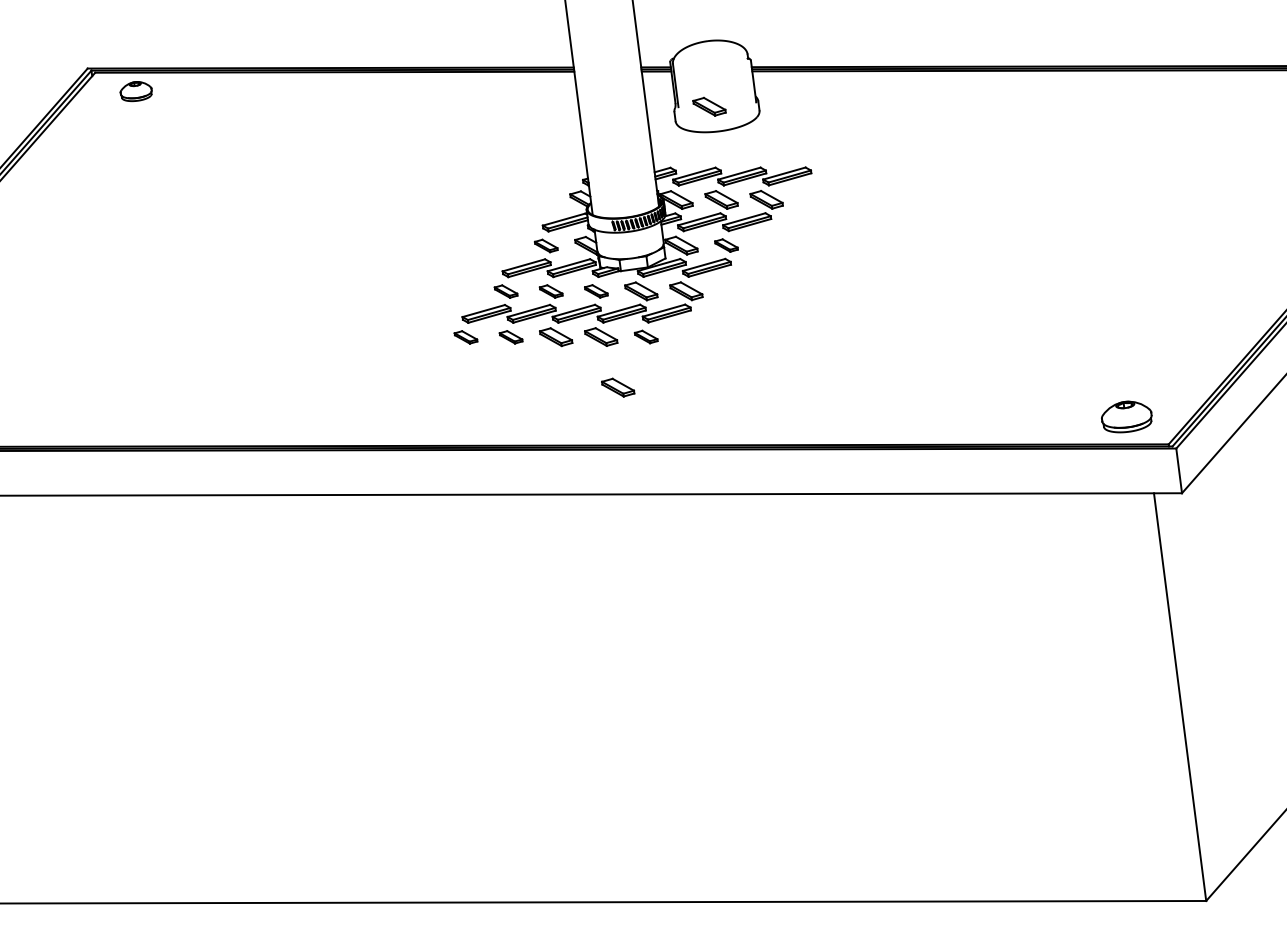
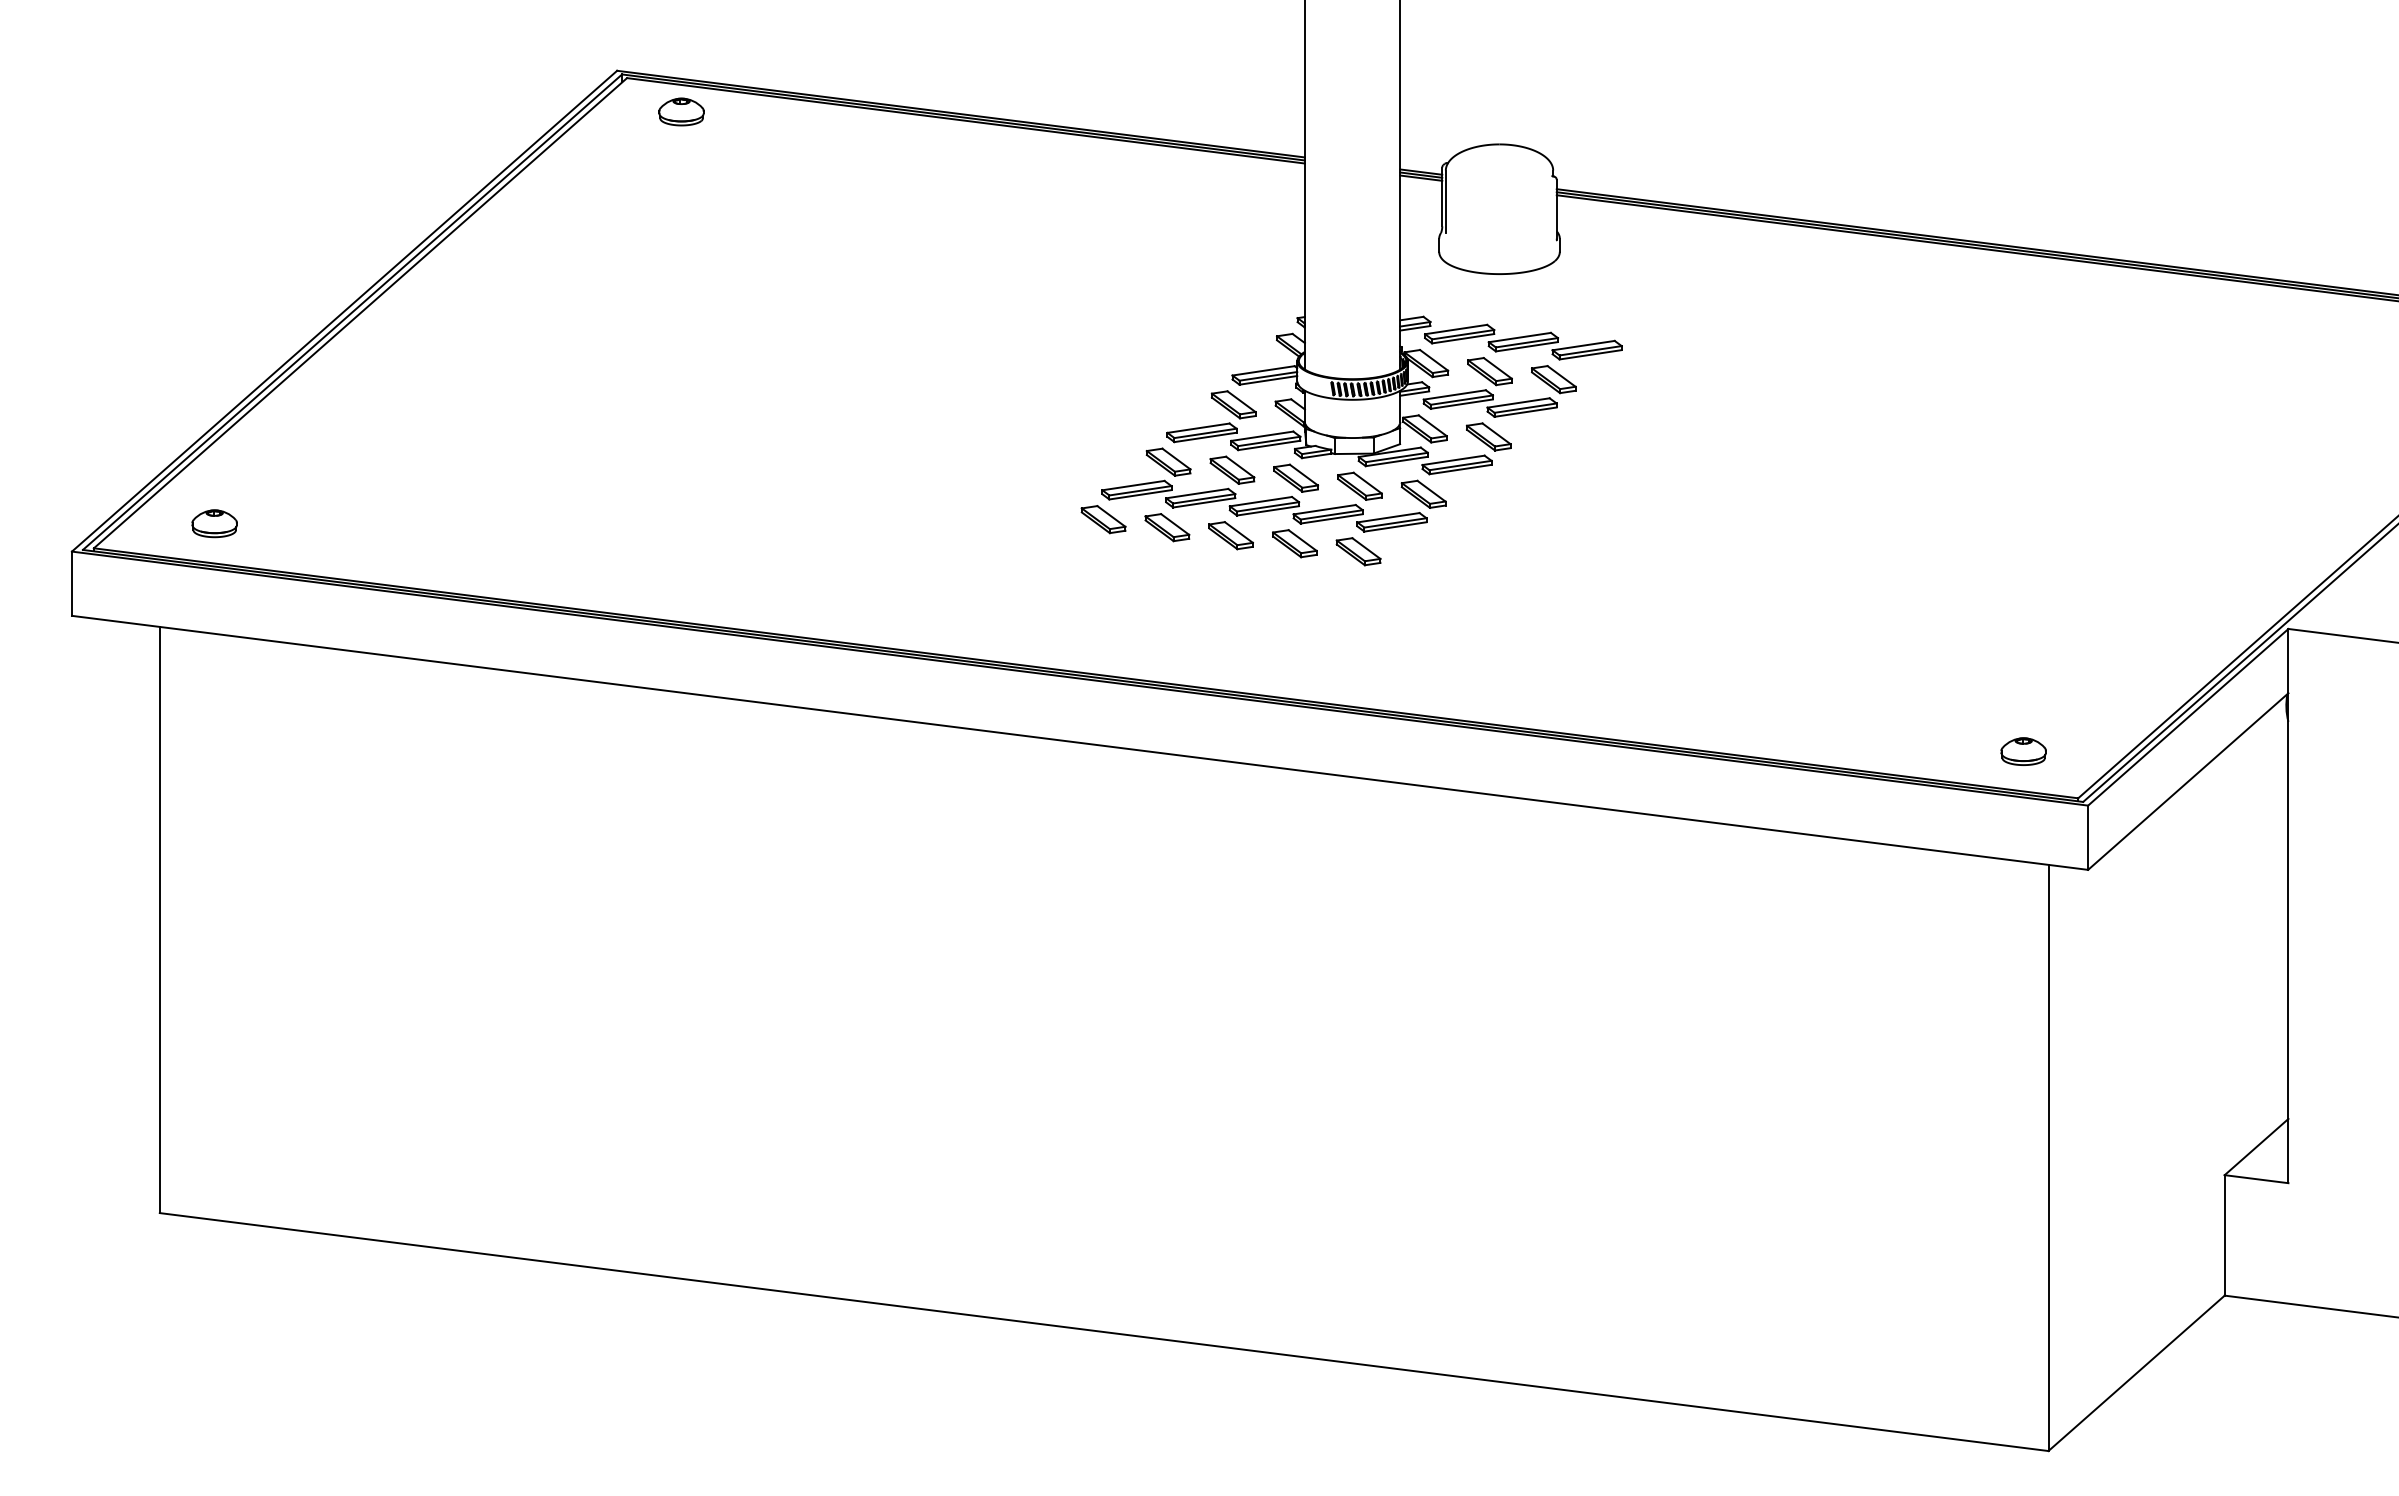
part: (709, 106) -> (1489, 237), removed
part: (546, 245) -> (1233, 404), size x1.43
part: (726, 245) -> (1488, 436), size x1.43
part: (596, 290) -> (1296, 477), size x1.43
part: (506, 291) -> (1168, 461), size x1.43
part: (551, 291) -> (1232, 469), size x1.43
part: (646, 336) -> (1358, 551), size x1.43
part: (465, 337) -> (1103, 519), size x1.43
part: (511, 337) -> (1167, 527), size x1.43
part: (617, 387) -> (1309, 617), removed
part: (1126, 416) -> (2023, 751), size x0.62

